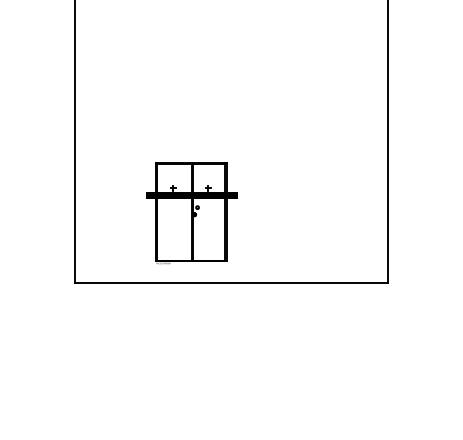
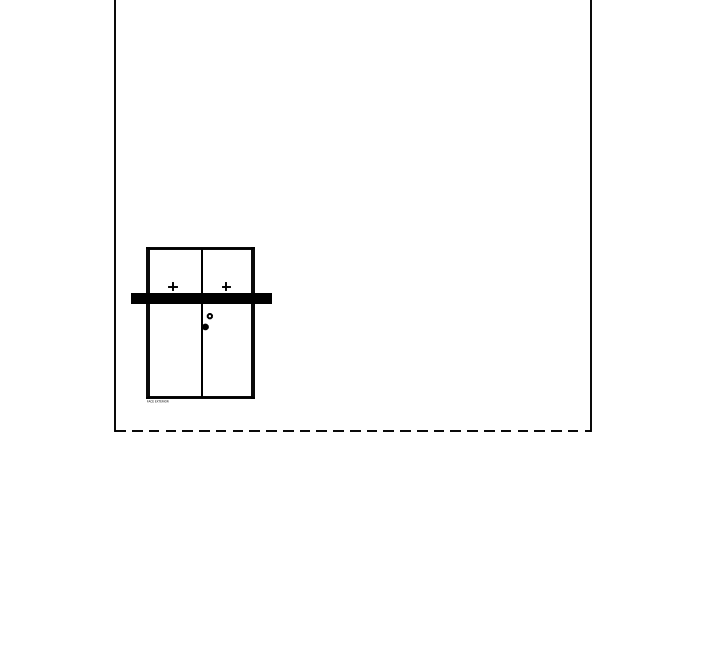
part: (191, 213) -> (200, 325), moved
line: (231, 282) -> (353, 430), solid -> dashed

